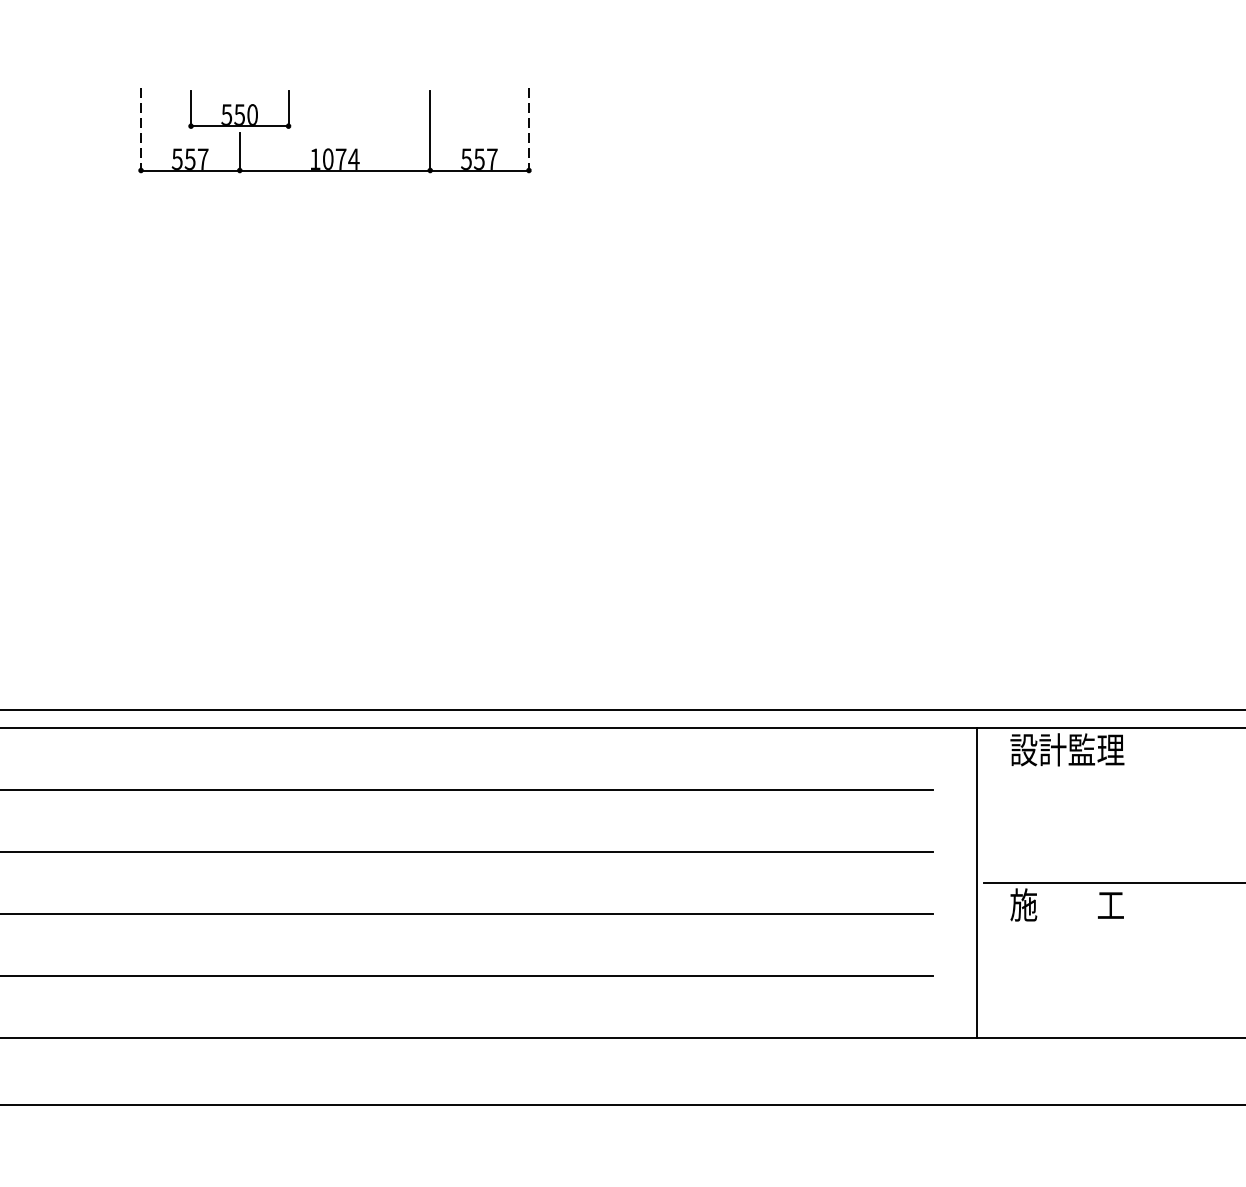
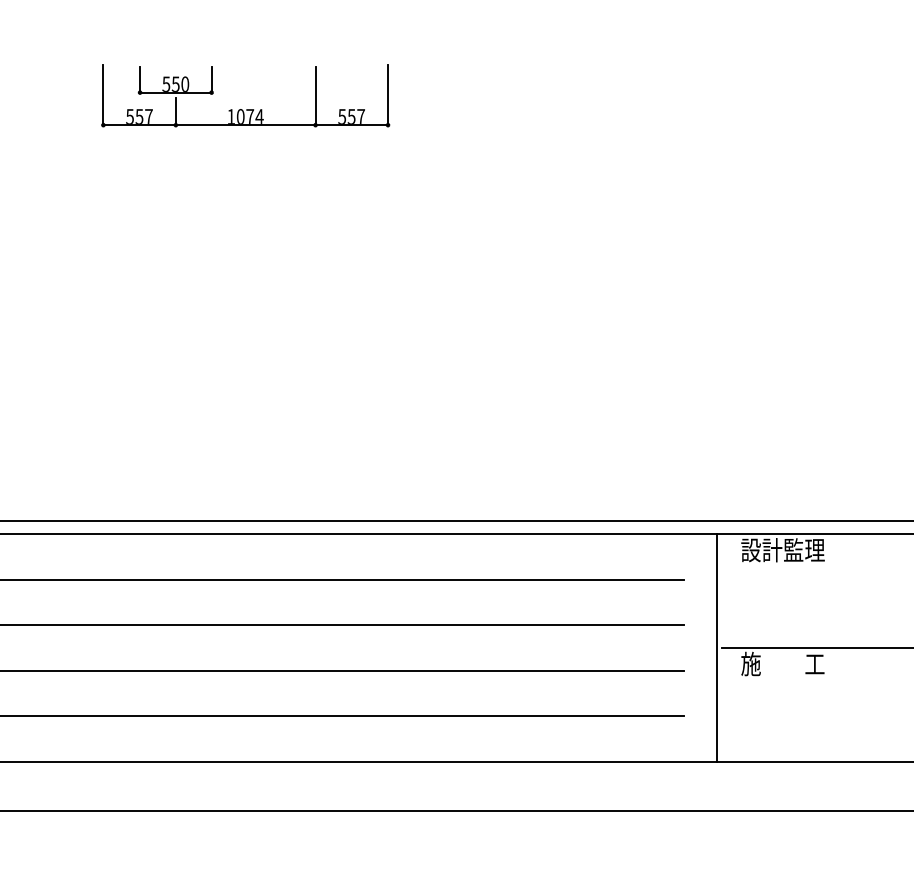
line: (141, 130) -> (103, 95), dashed -> solid
line: (529, 130) -> (388, 95), dashed -> solid

